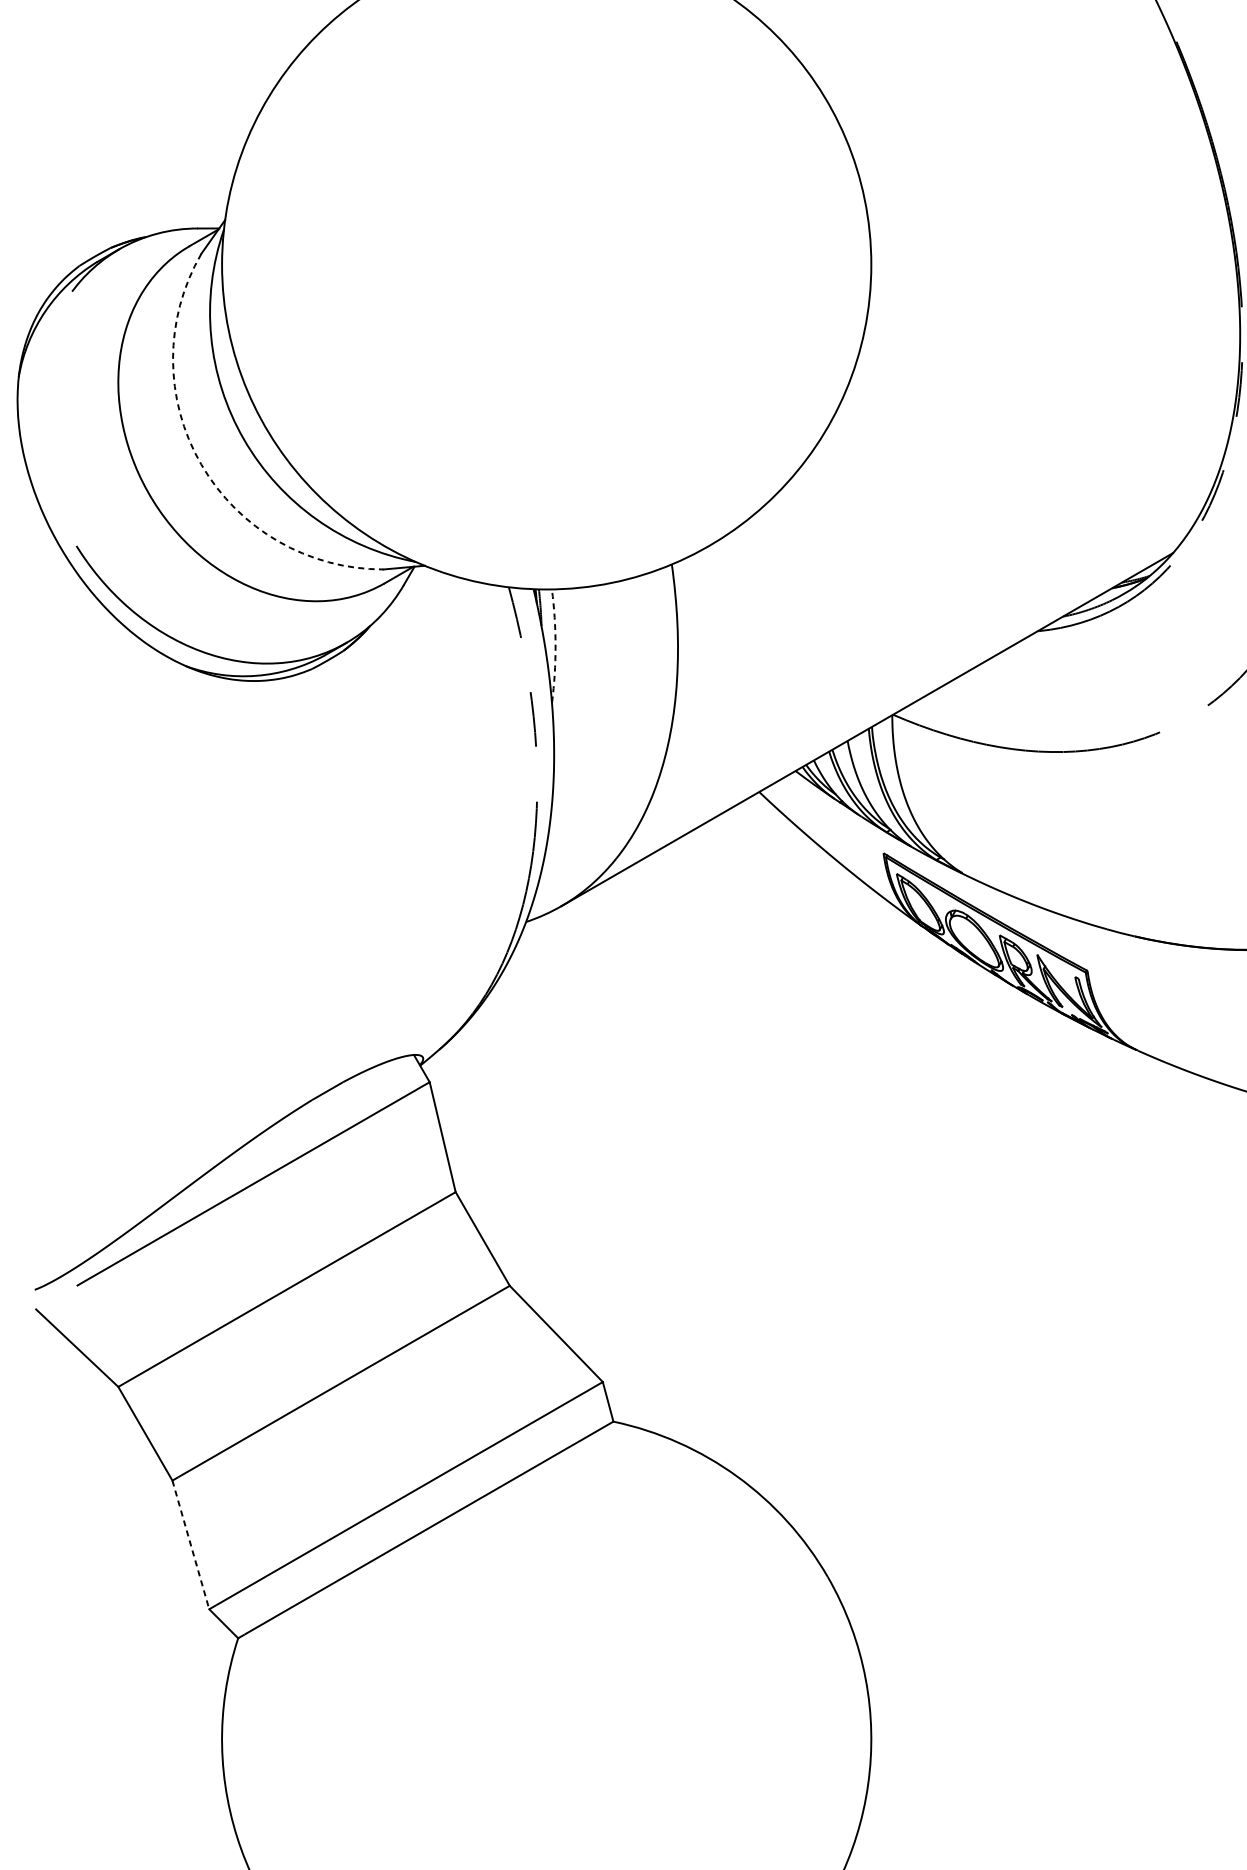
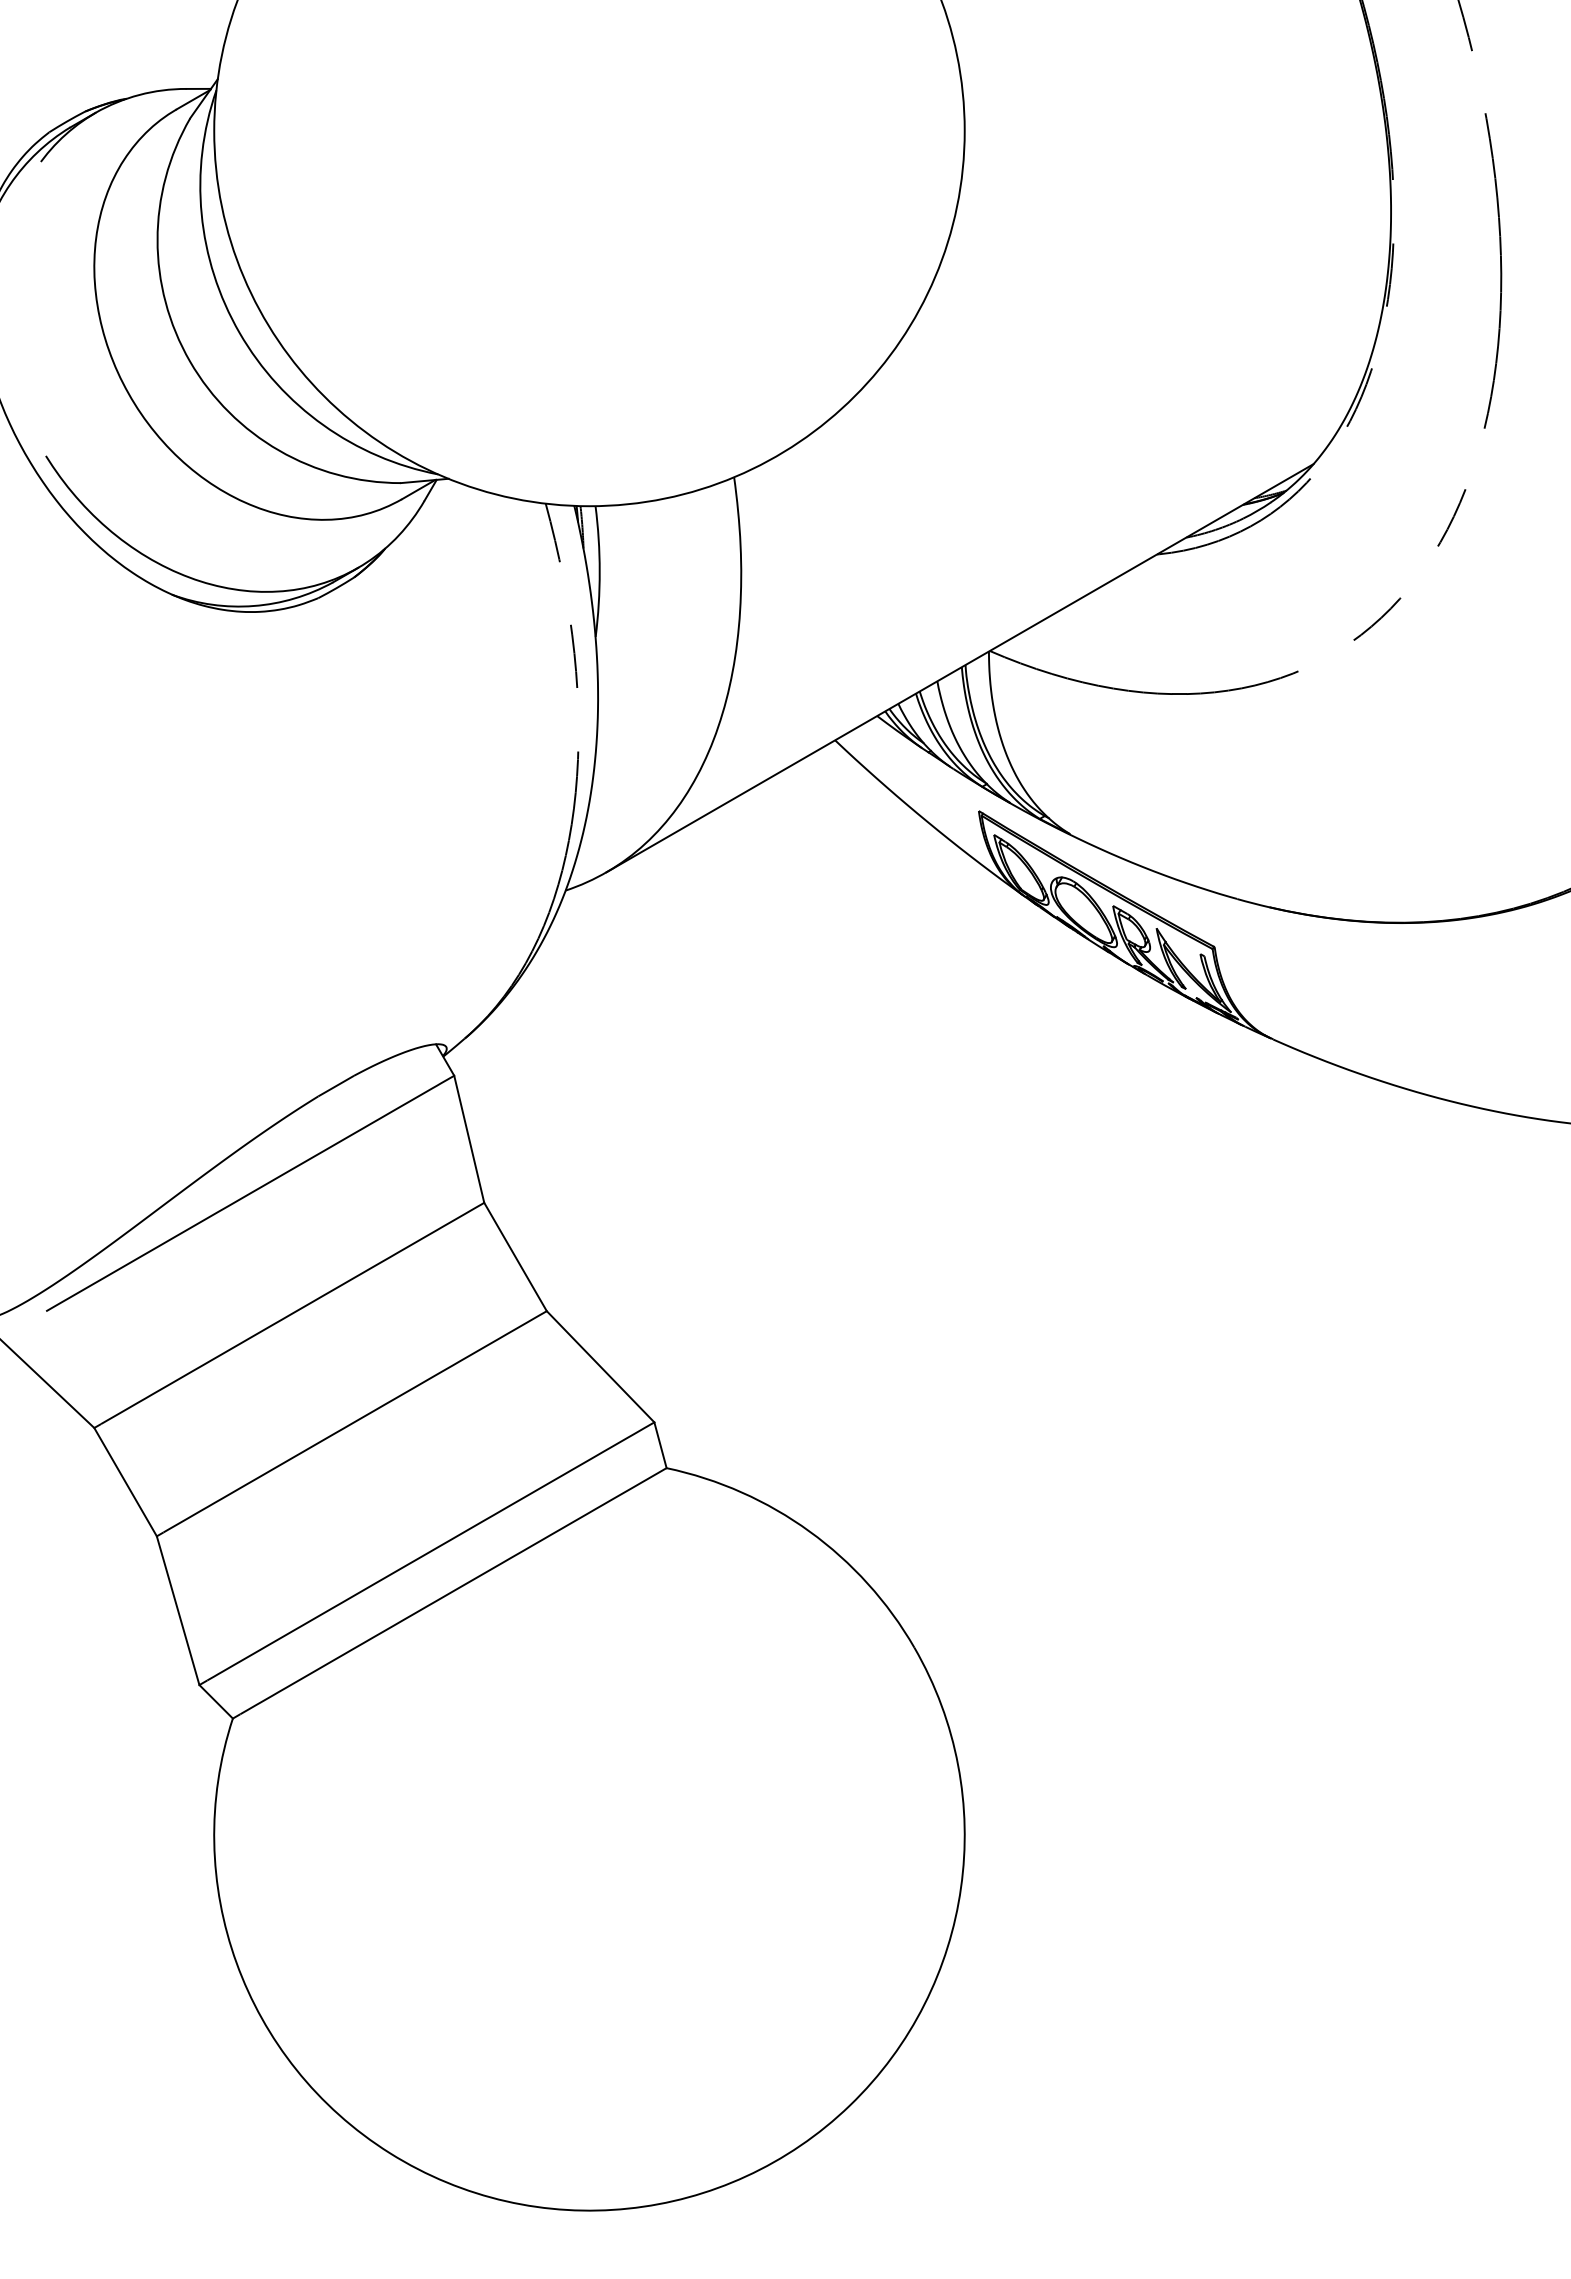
arc: (201, 464) -> (190, 361), dashed -> solid
arc: (555, 645) -> (599, 571), dashed -> solid
line: (191, 1545) -> (178, 1611), dashed -> solid

